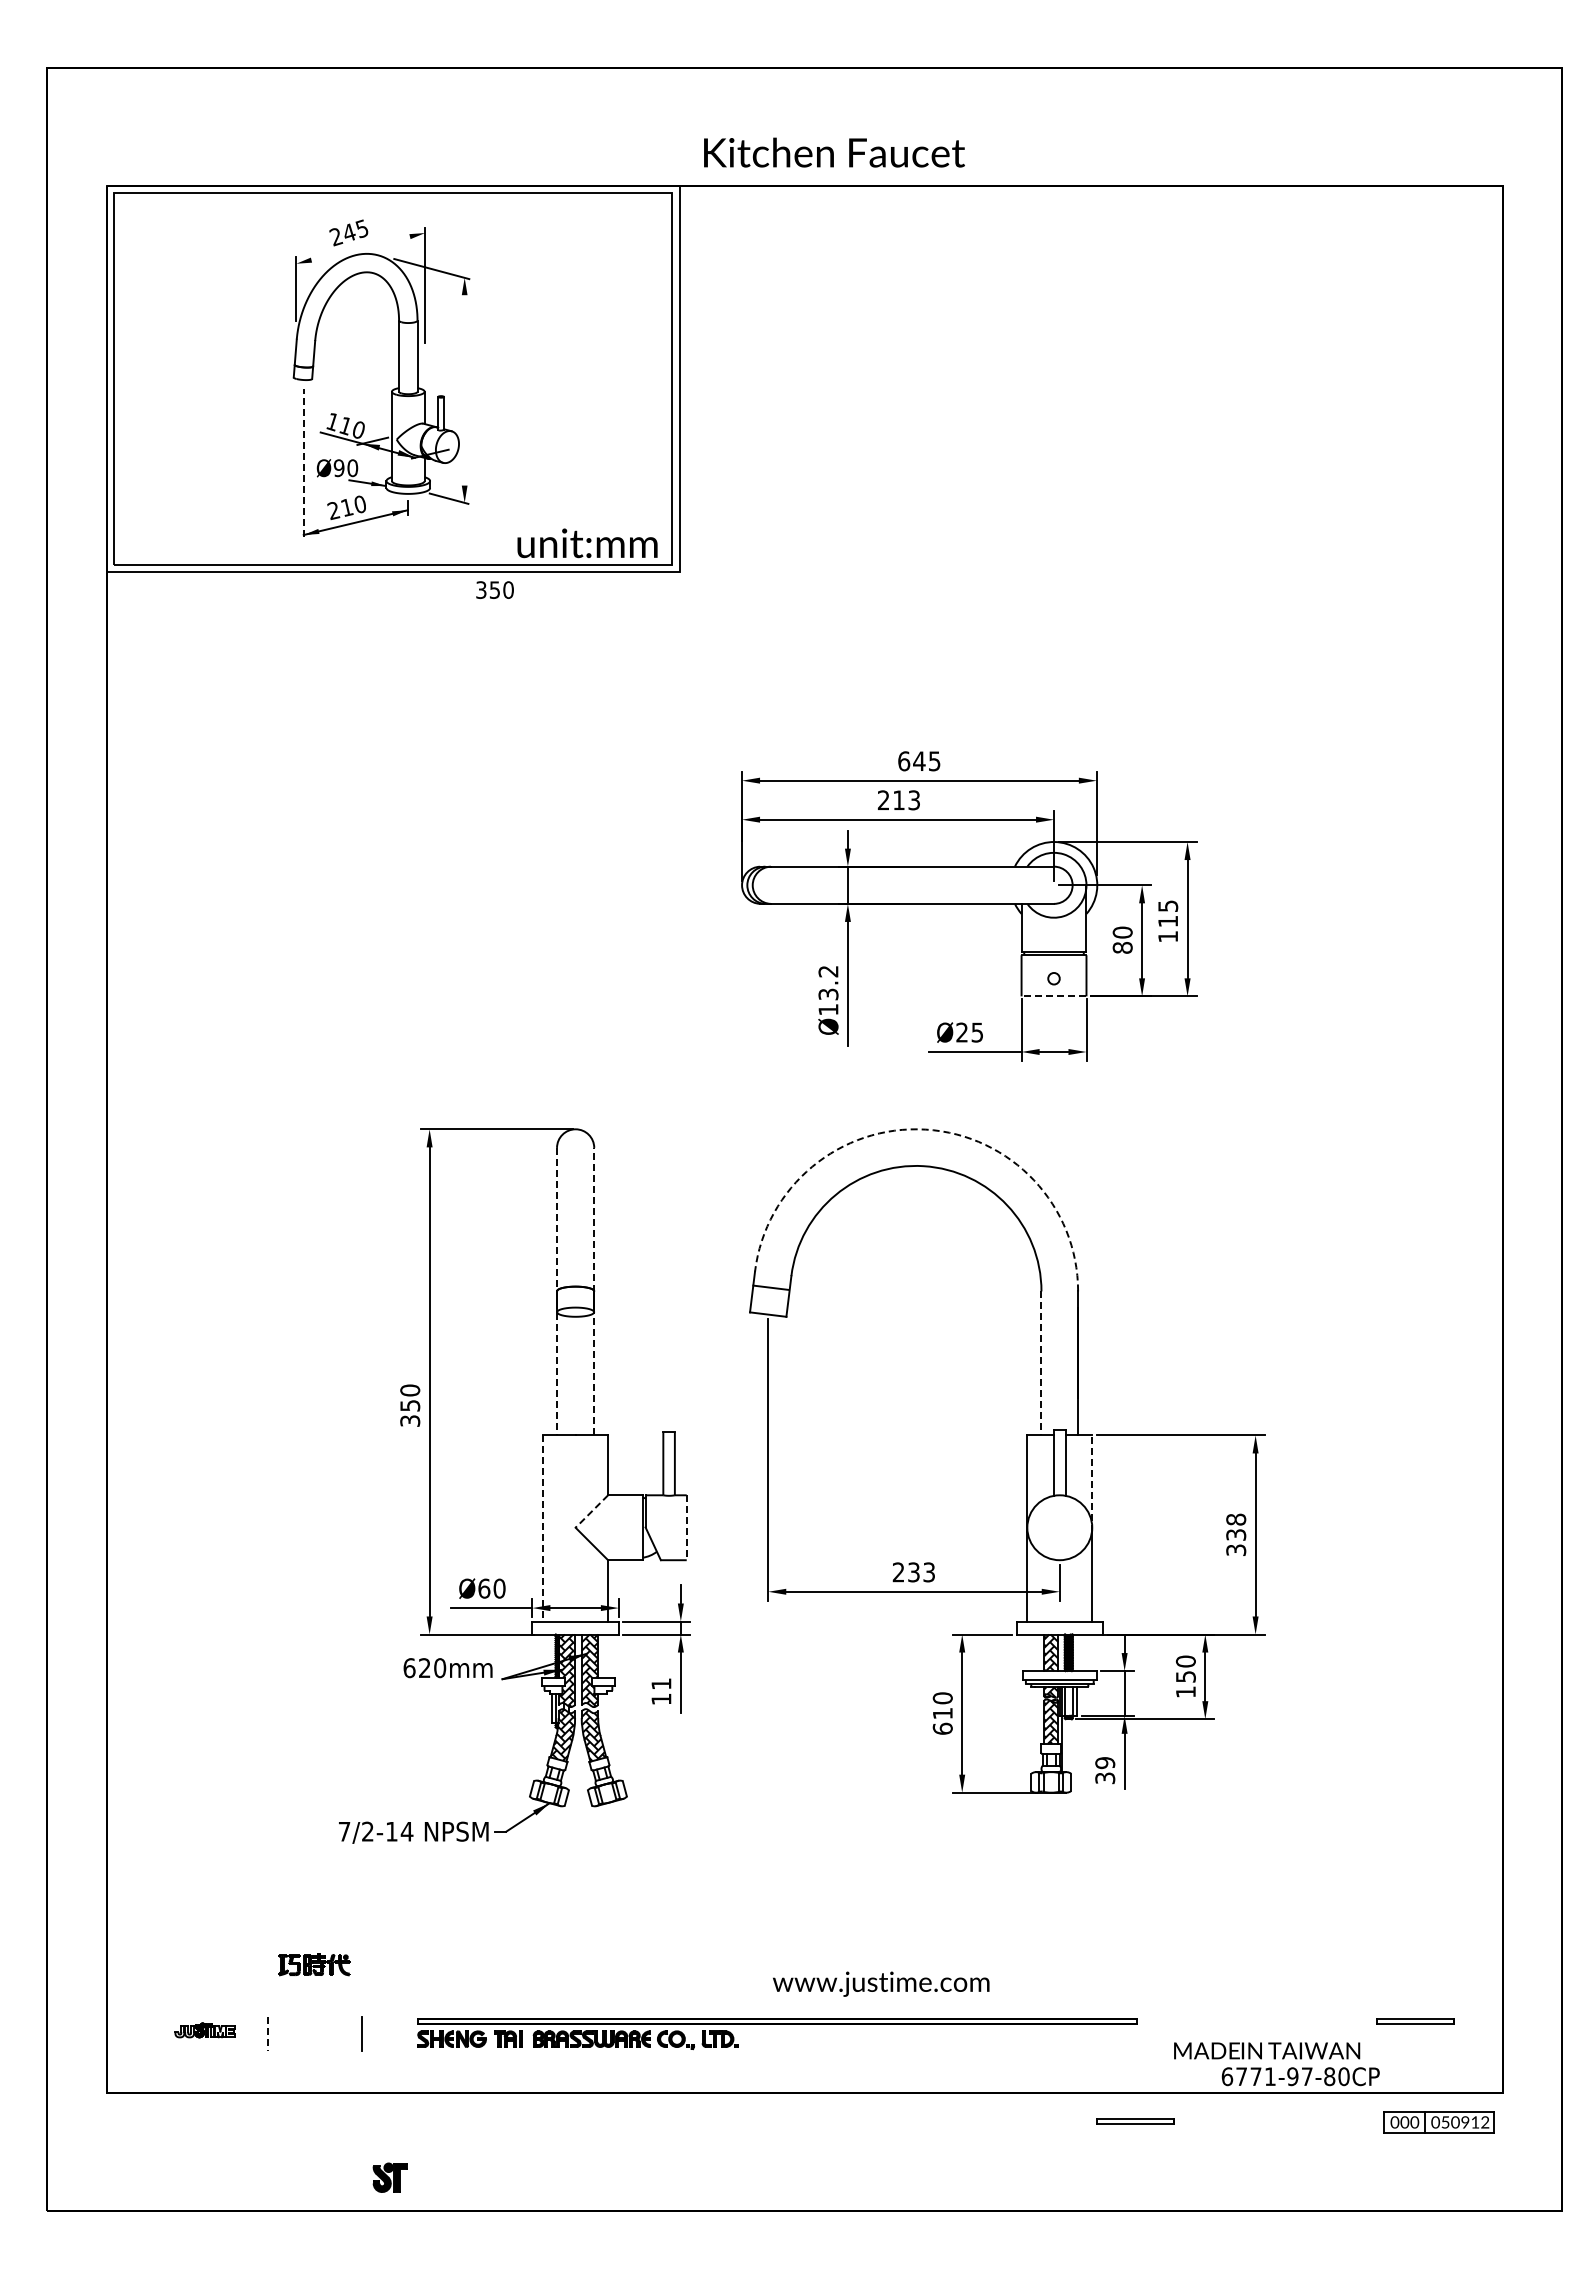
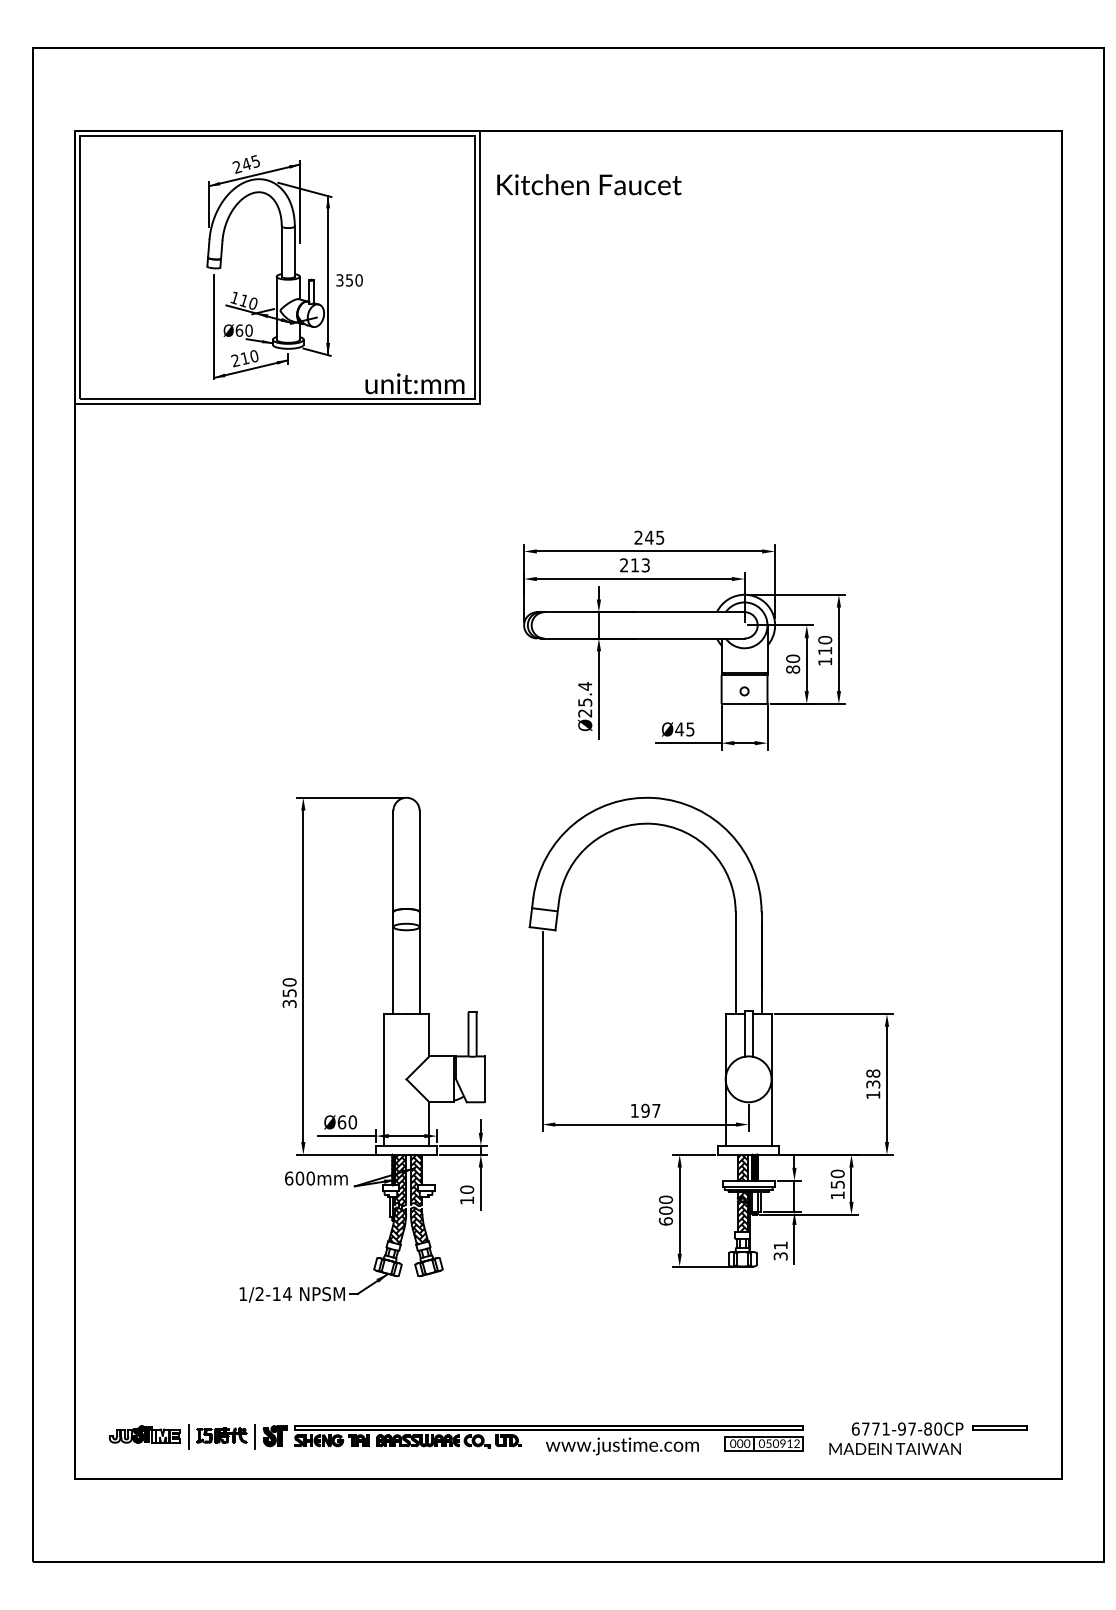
text: (834, 152) -> (589, 184), moved
line: (360, 248) -> (254, 175), added
line: (464, 389) -> (328, 275), added
line: (303, 462) -> (214, 326), dashed -> solid
text: (338, 468) -> (238, 330), Ø90 -> Ø60
text: (494, 589) -> (349, 279), moved
text: (904, 761) -> (638, 537), 645 -> 245
text: (1168, 906) -> (825, 640), 115 -> 110
text: (828, 990) -> (585, 699), Ø13.2 -> Ø25.4
line: (1053, 996) -> (744, 703), dashed -> solid
text: (961, 1032) -> (679, 729), Ø25 -> Ø45
arc: (925, 1129) -> (653, 797), dashed -> solid
line: (557, 1291) -> (393, 912), dashed -> solid
line: (594, 1291) -> (419, 912), dashed -> solid
line: (1041, 1363) -> (735, 963), dashed -> solid
line: (1092, 1483) -> (771, 1048), dashed -> solid
line: (591, 1511) -> (417, 1067), dashed -> solid
line: (543, 1528) -> (383, 1079), dashed -> solid
line: (686, 1528) -> (484, 1079), dashed -> solid
text: (1236, 1549) -> (873, 1094), 338 -> 138
text: (913, 1572) -> (645, 1110), 233 -> 197
text: (424, 1668) -> (299, 1178), 620mm -> 600mm
text: (661, 1684) -> (467, 1190), 11 -> 10
text: (942, 1713) -> (665, 1210), 610 -> 600
text: (1105, 1763) -> (780, 1245), 39 -> 31
text: (344, 1831) -> (243, 1293), 7/2-14 -> 1/2-14
part: (314, 1964) -> (222, 1435), moved
text: (881, 1983) -> (622, 1445), moved
part: (204, 2030) -> (144, 1434), size x1.67
line: (267, 2034) -> (188, 1437), dashed -> solid
text: (1300, 2076) -> (907, 1428), moved
part: (1135, 2121) -> (802, 1498), removed
part: (1438, 2122) -> (763, 1443), moved
part: (389, 2177) -> (275, 1435), moved

